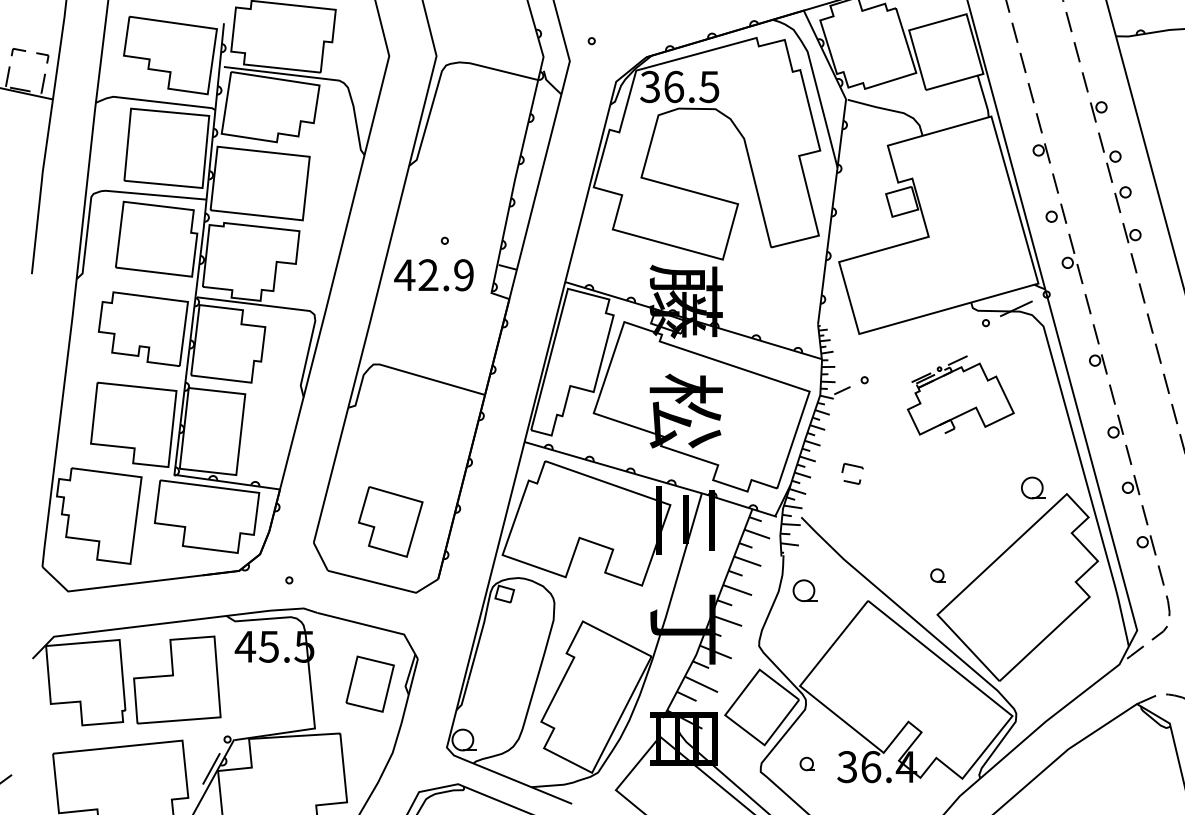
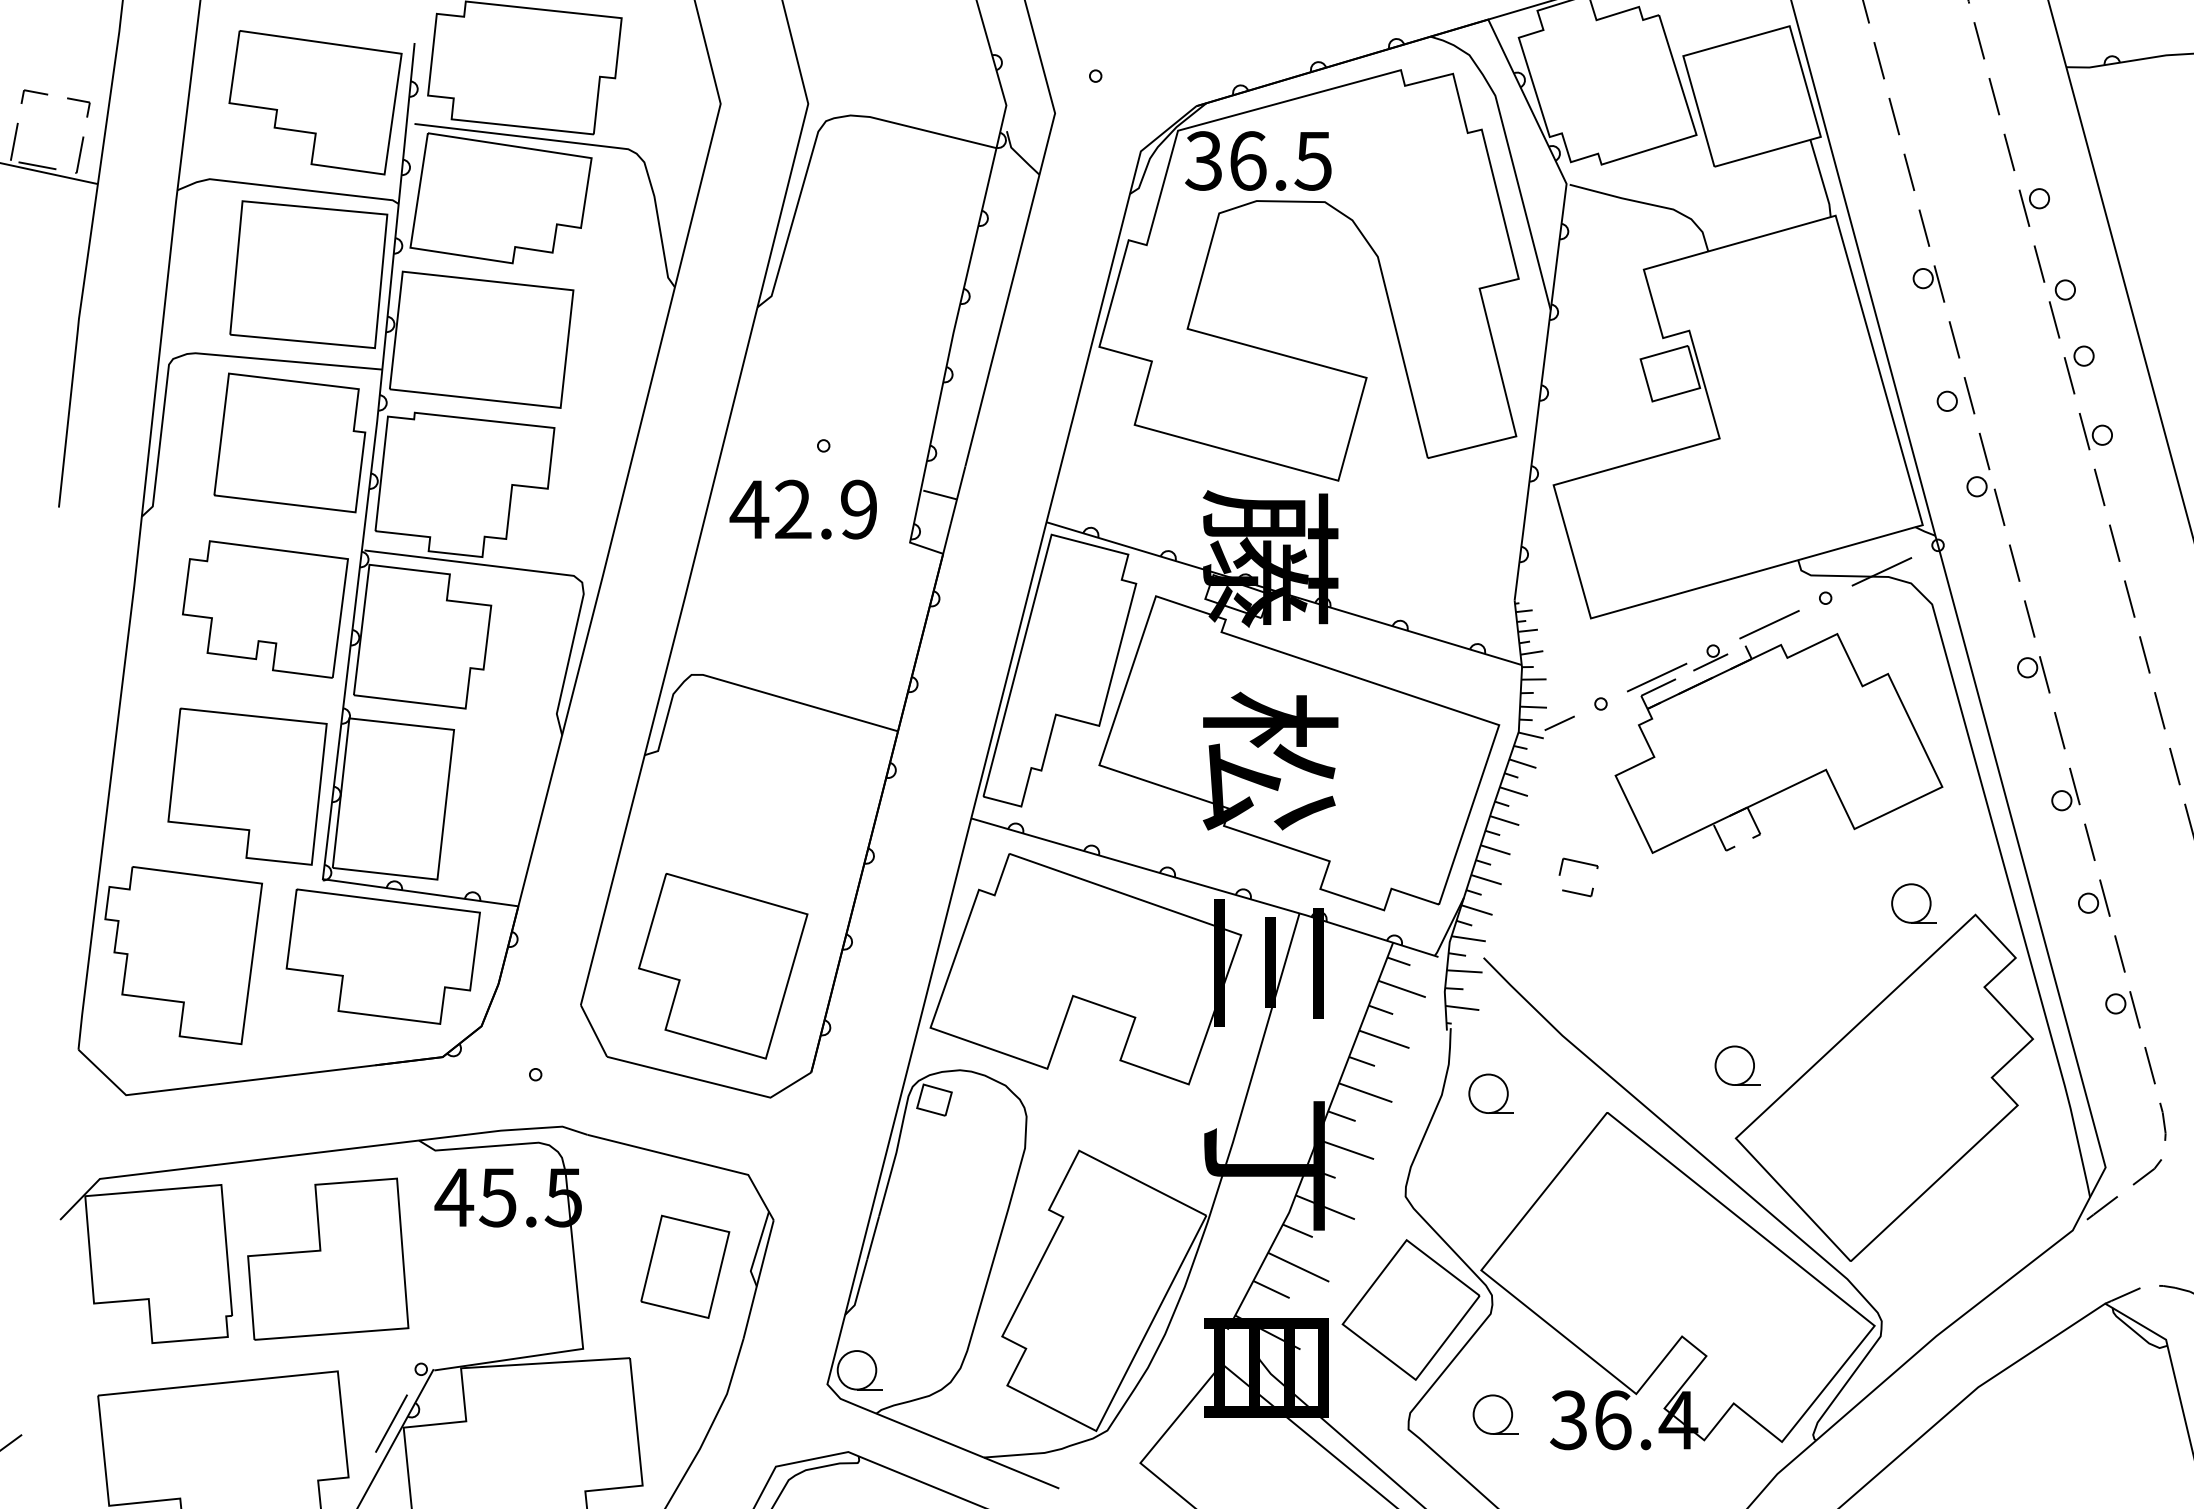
part: (960, 395) -> (1778, 732), size x1.67
part: (390, 521) -> (722, 965), size x1.43
part: (937, 575) -> (1735, 1065), size x1.67
part: (807, 763) -> (1495, 1413), size x1.67

